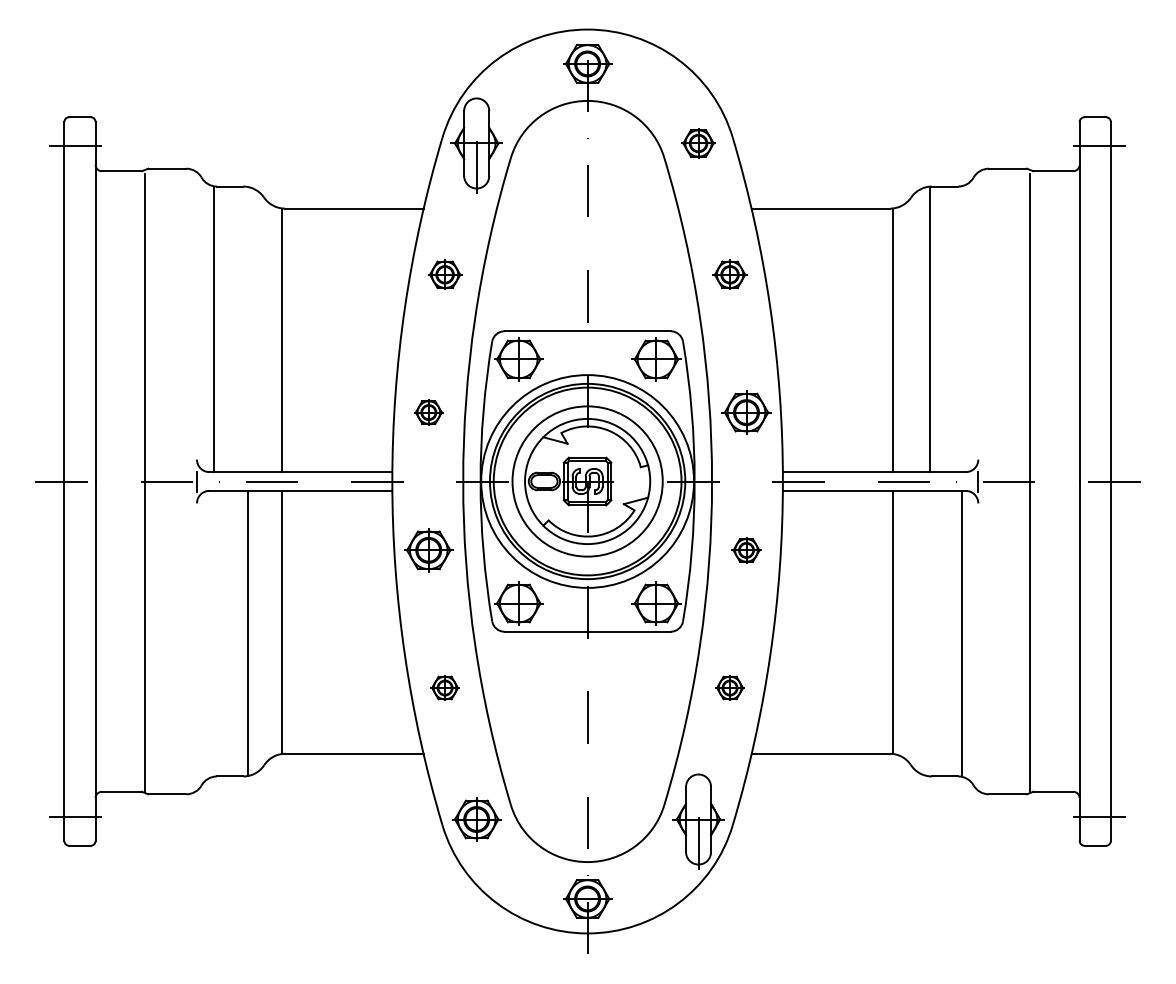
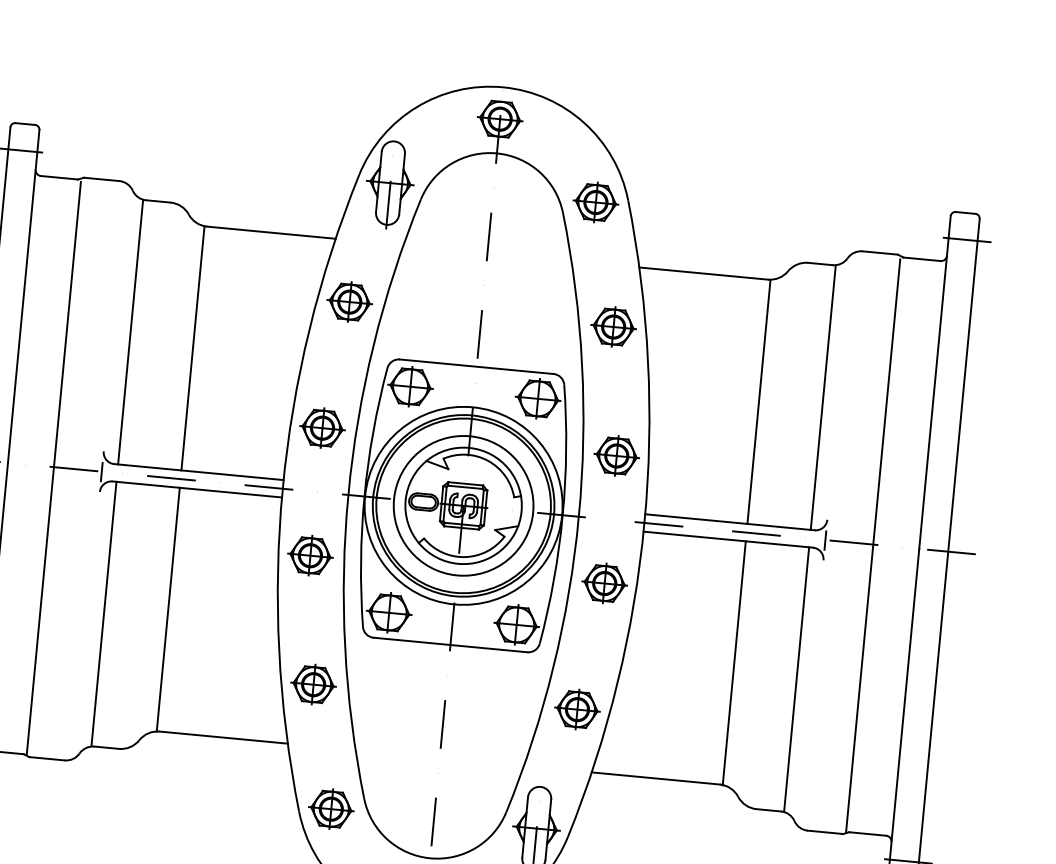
part: (698, 143) -> (595, 202), size x1.43
part: (444, 274) -> (349, 301), size x1.43
part: (729, 274) -> (613, 326), size x1.43
line: (929, 329) -> (823, 397), moved
part: (428, 412) -> (322, 428), size x1.67
part: (746, 550) -> (604, 583), size x1.67
line: (247, 633) -> (103, 613), moved
part: (444, 687) -> (313, 684), size x1.67
part: (729, 687) -> (576, 709), size x1.67

